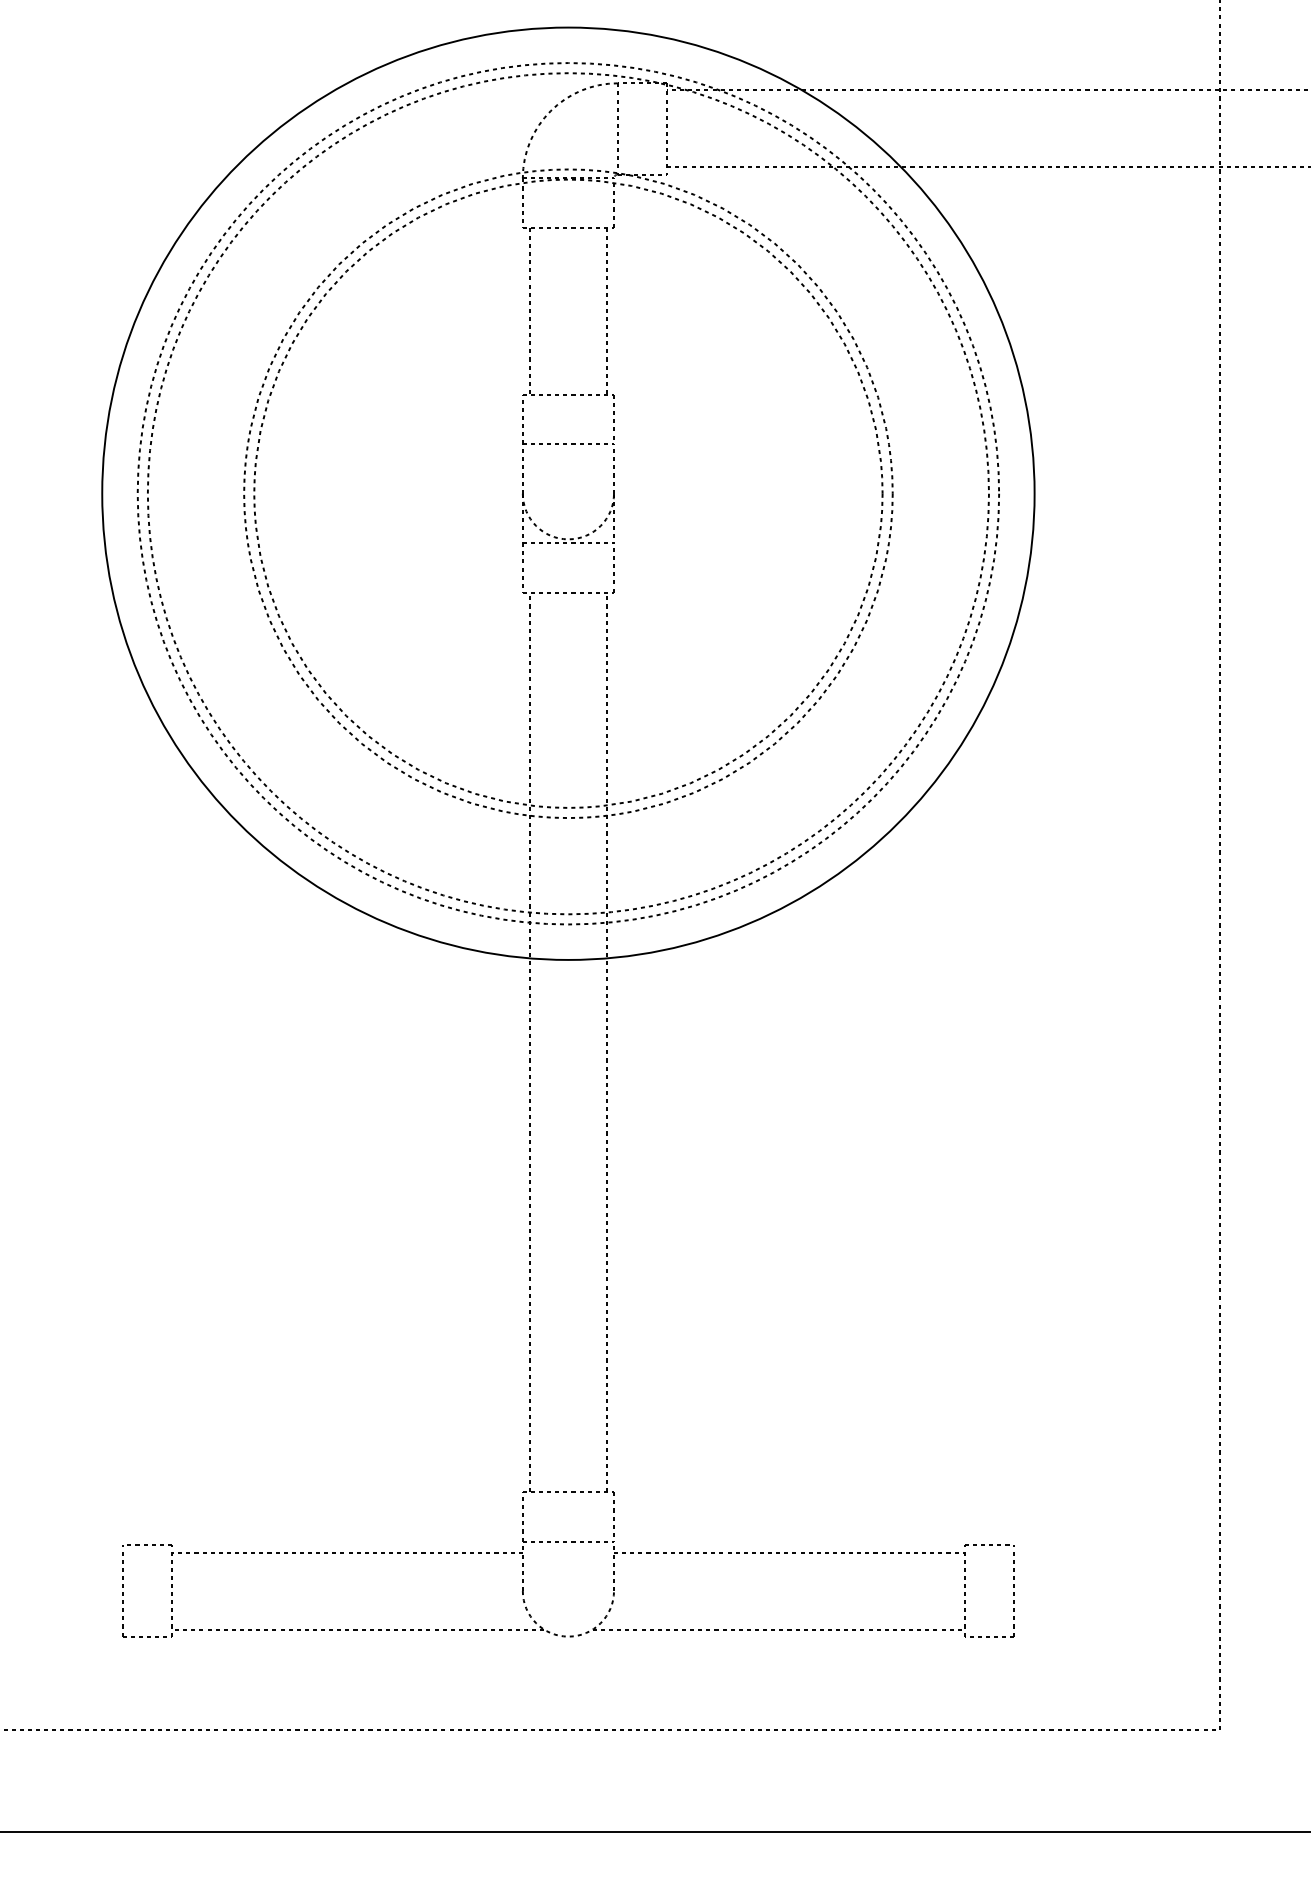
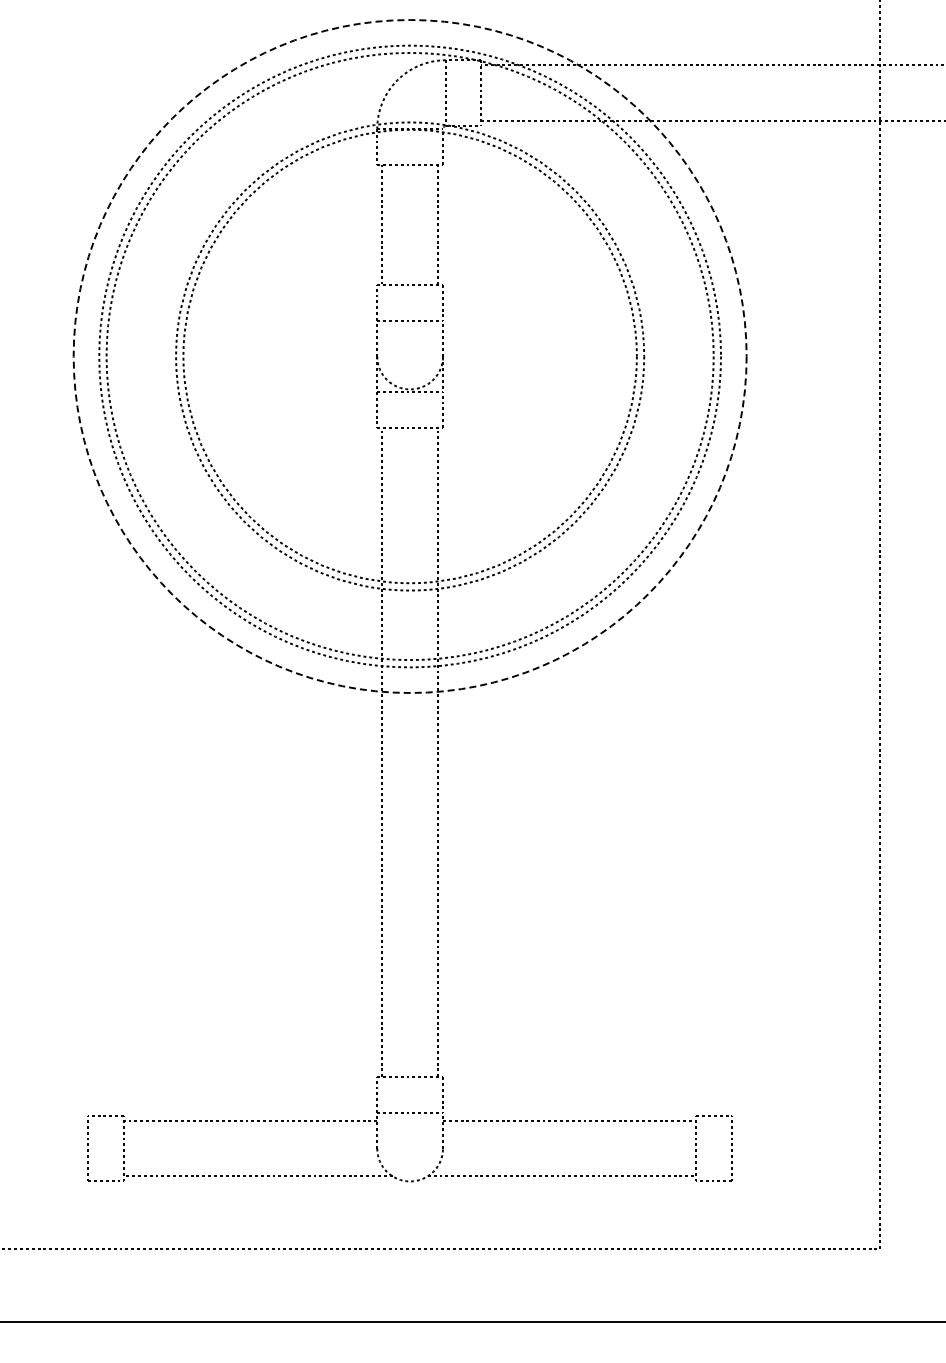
circle: (567, 493) -> (409, 356), solid -> dashed

